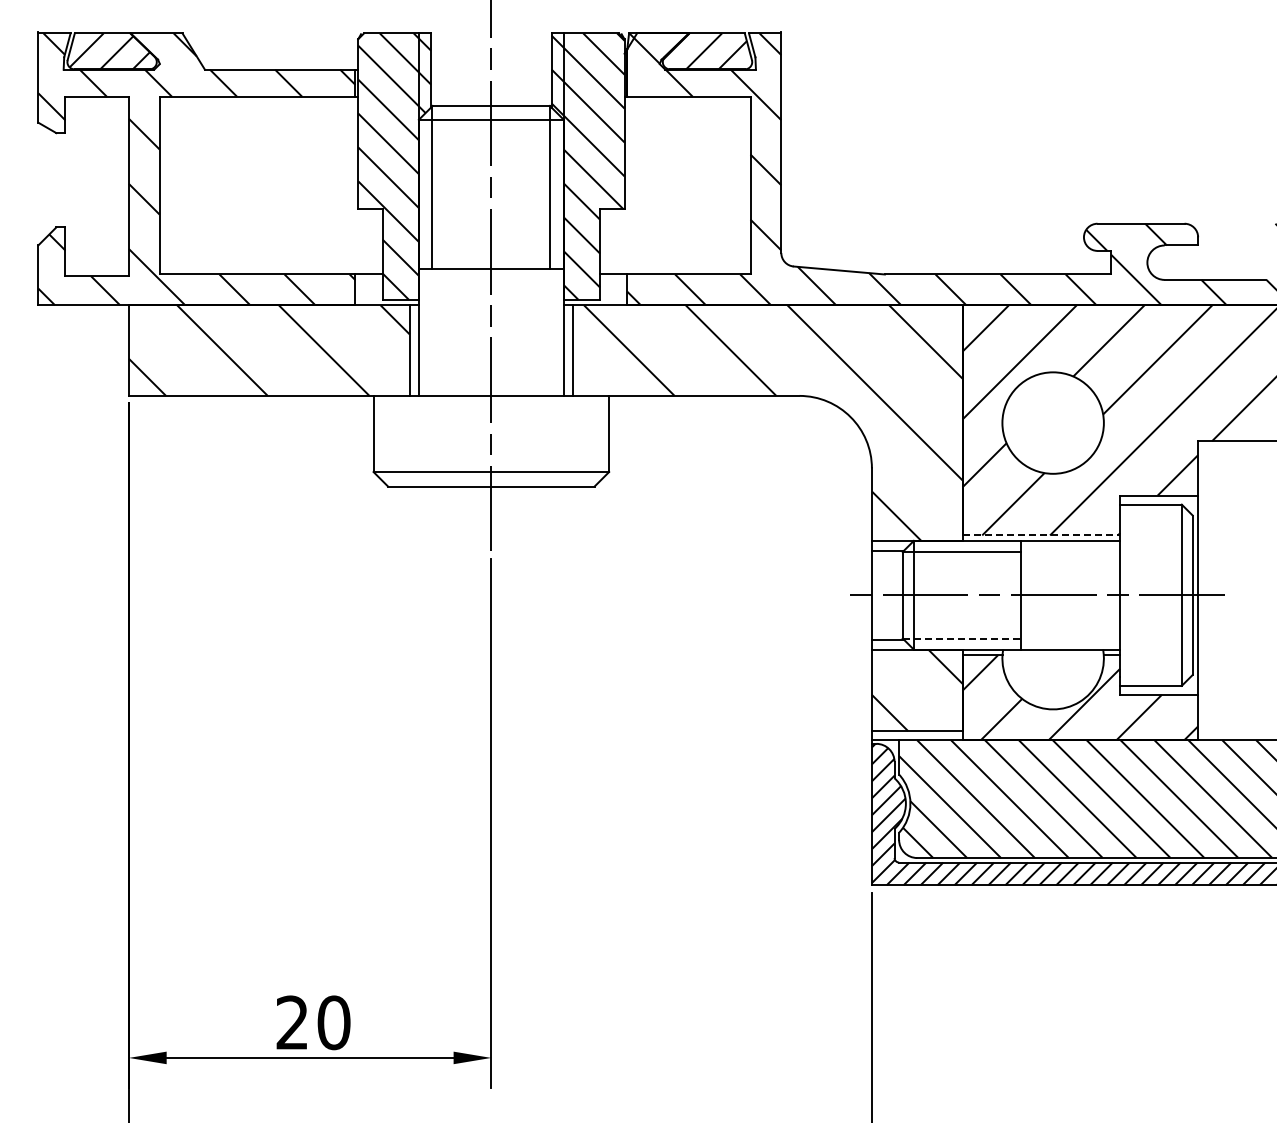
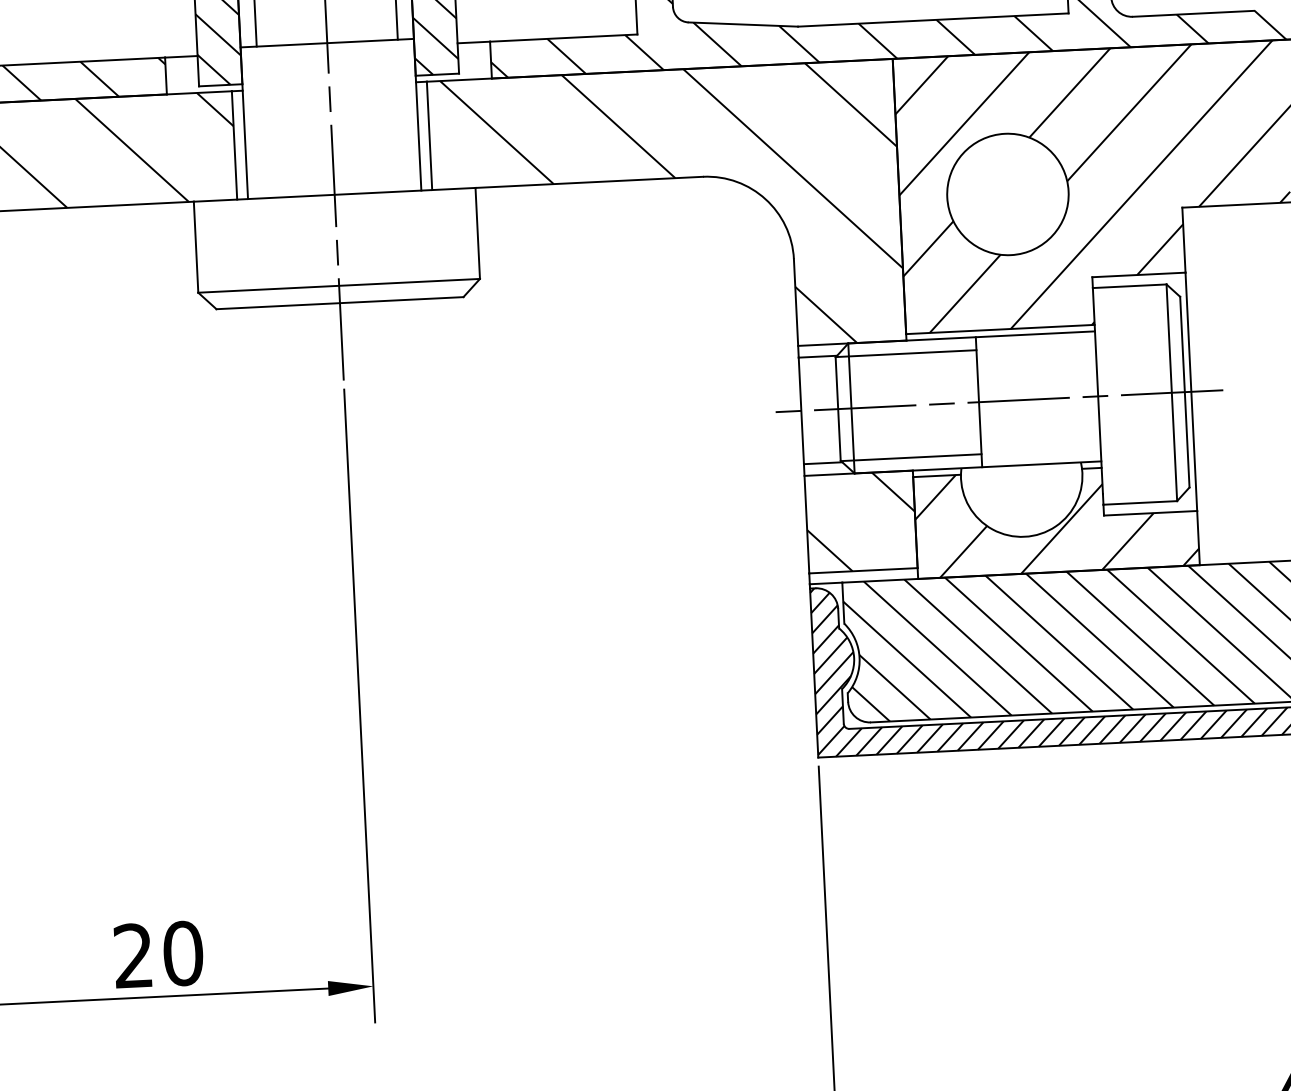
line: (1041, 535) -> (1000, 329), dashed -> solid
line: (961, 638) -> (910, 457), dashed -> solid

